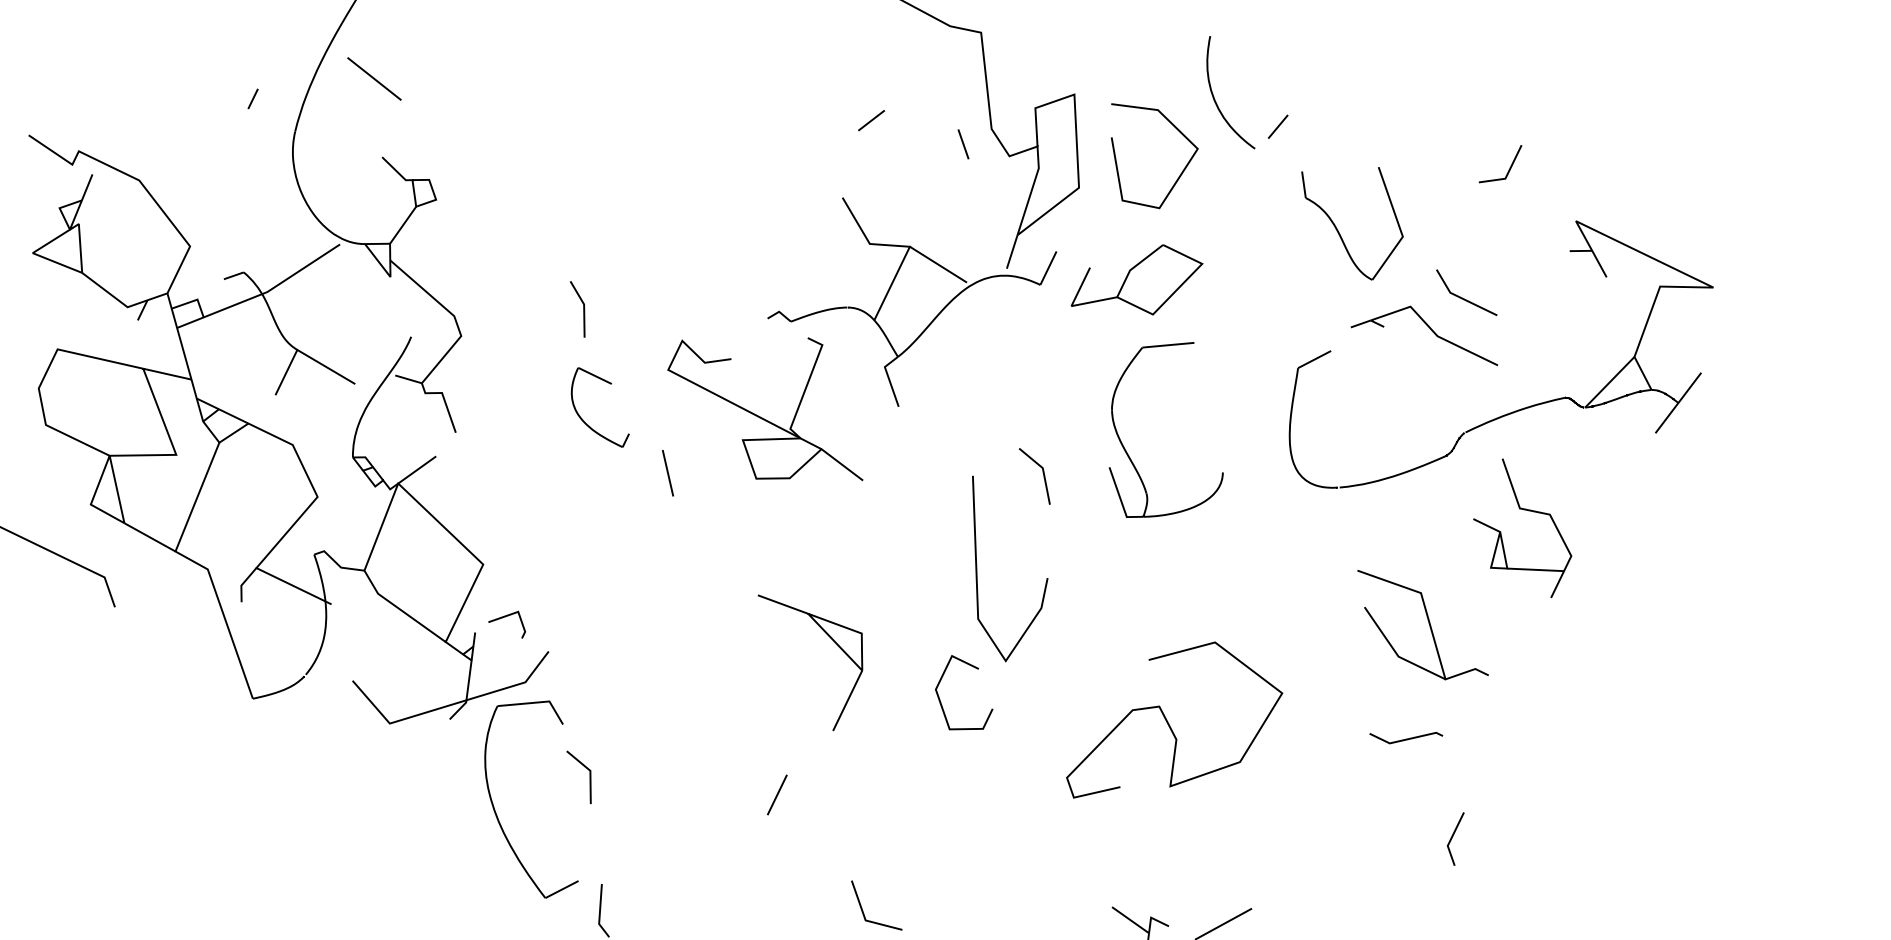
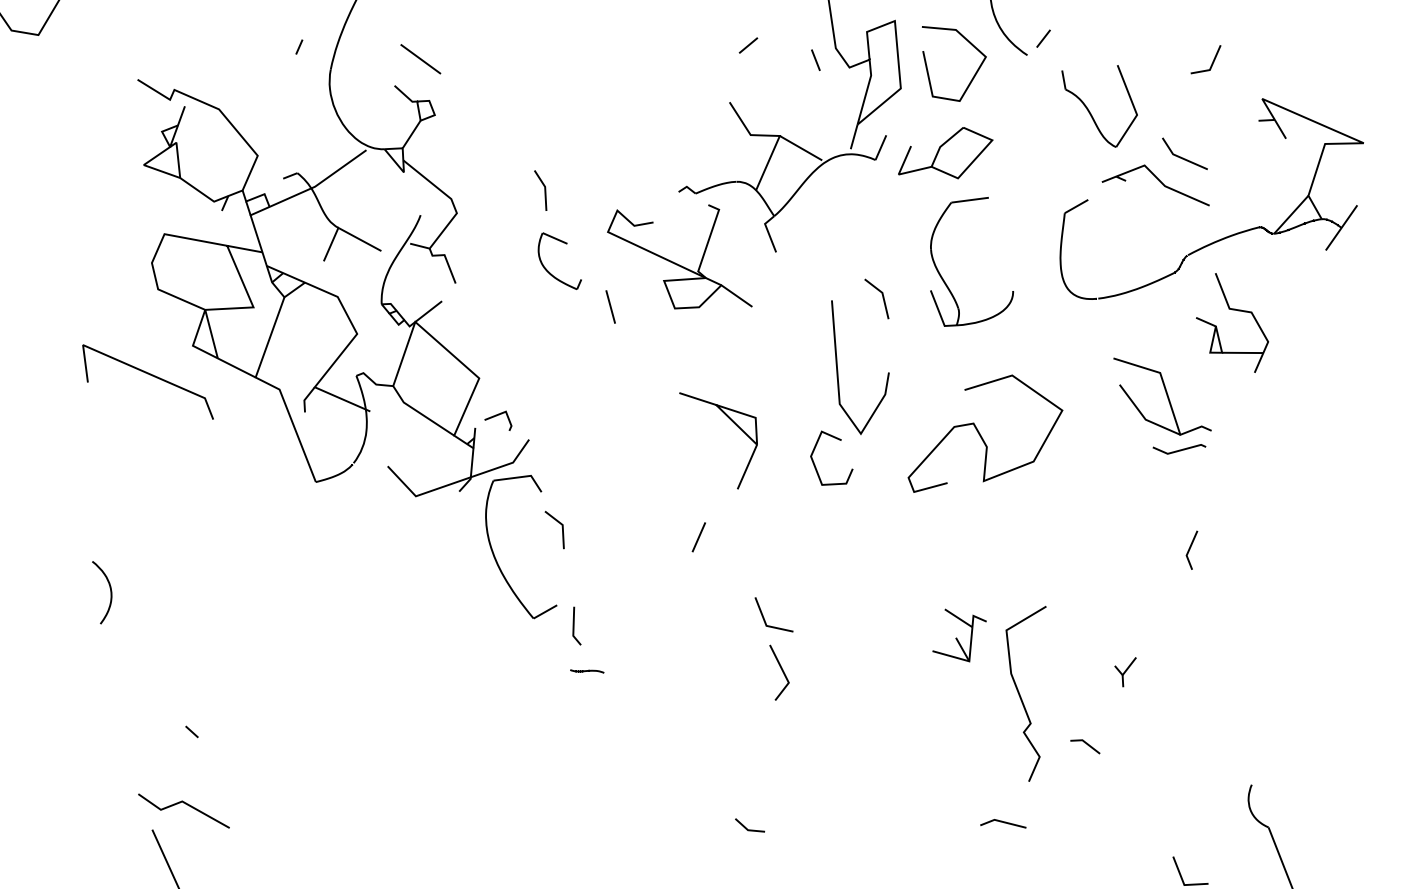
line: (374, 79) -> (420, 59), moved
curve: (1169, 723) -> (981, 435), moved
line: (1406, 738) -> (1179, 449), moved

